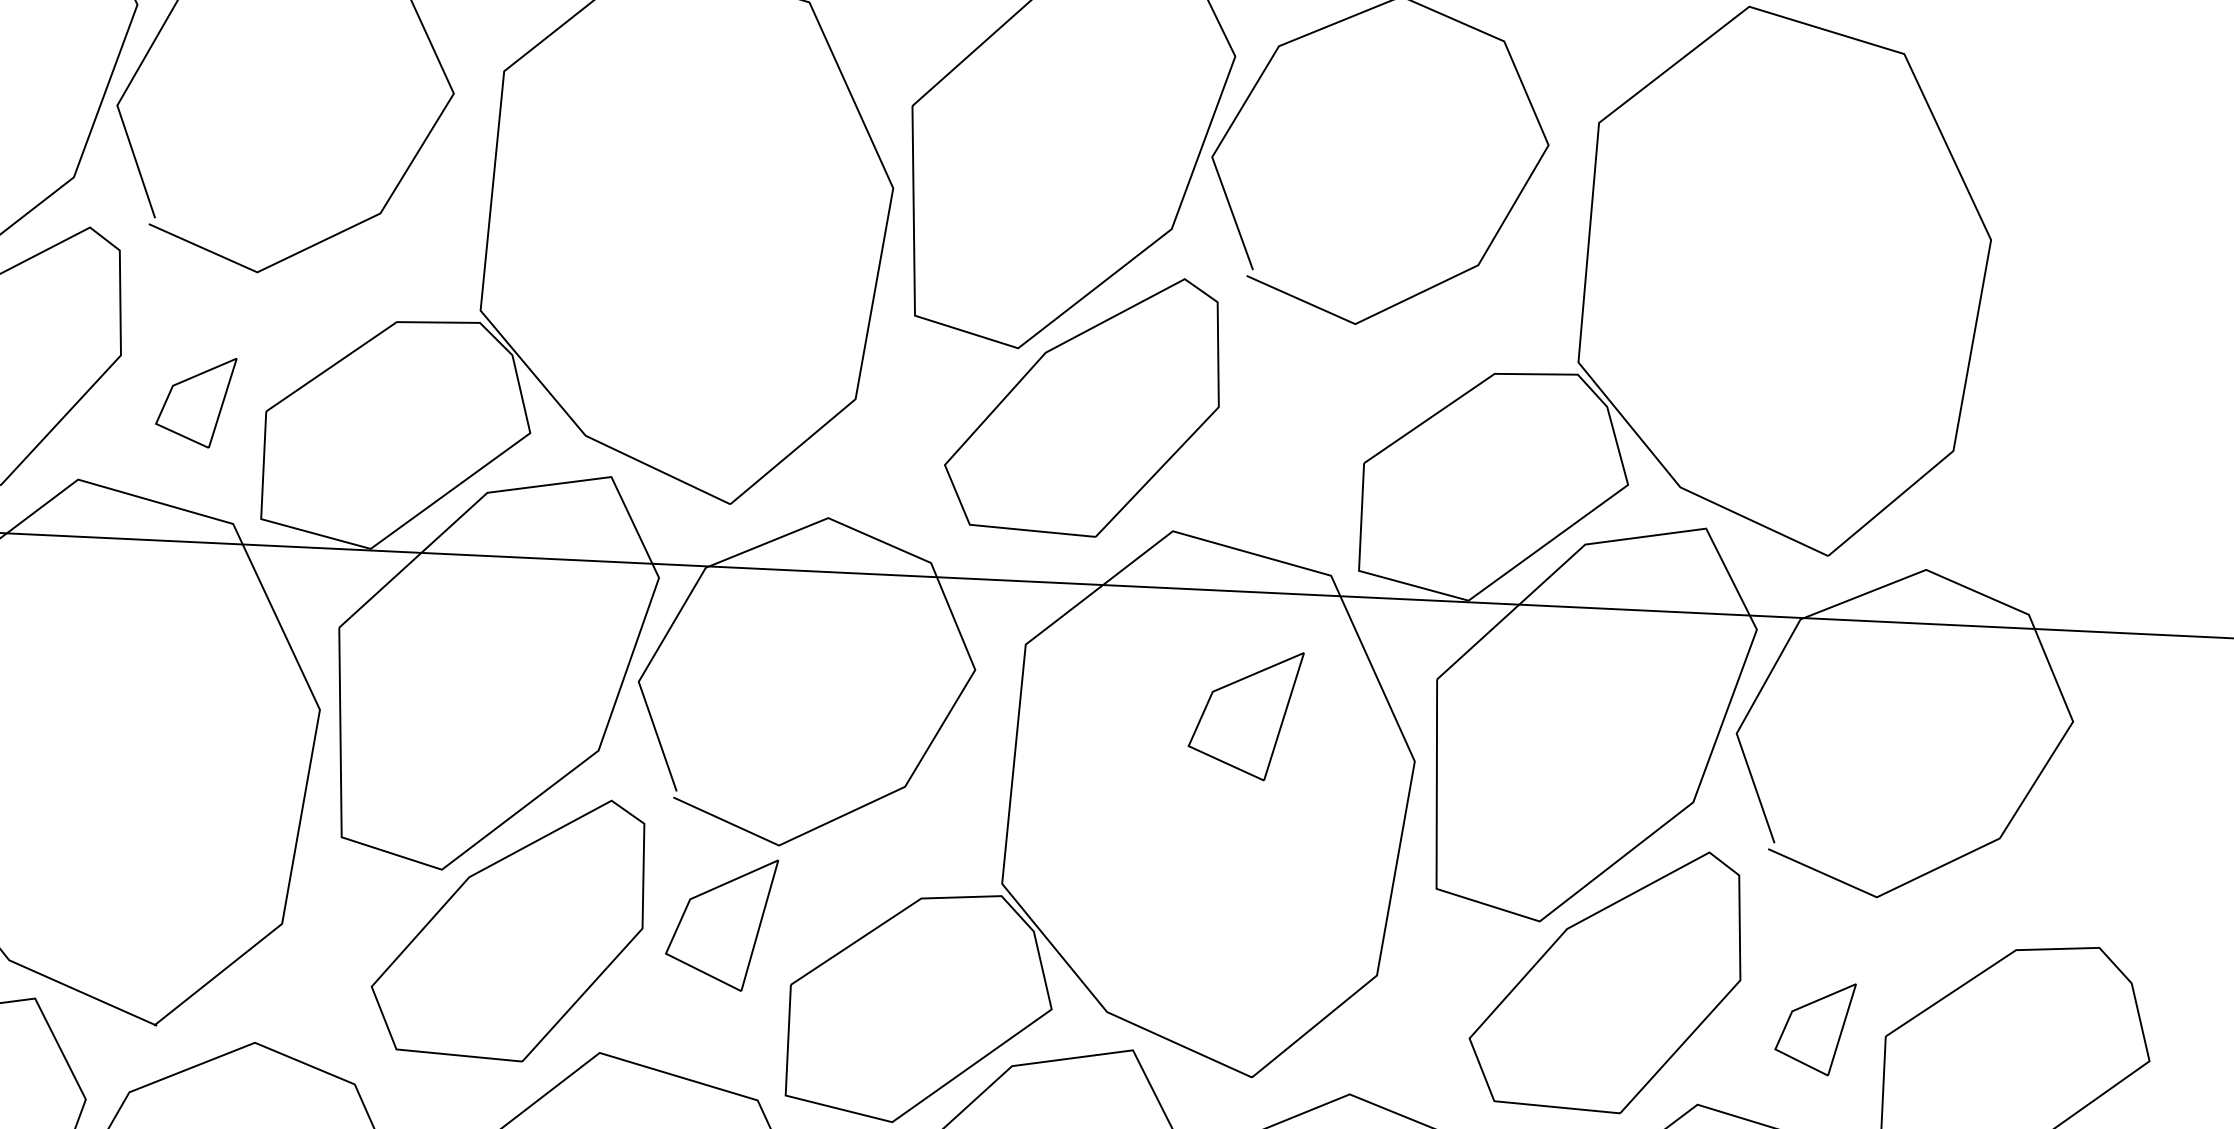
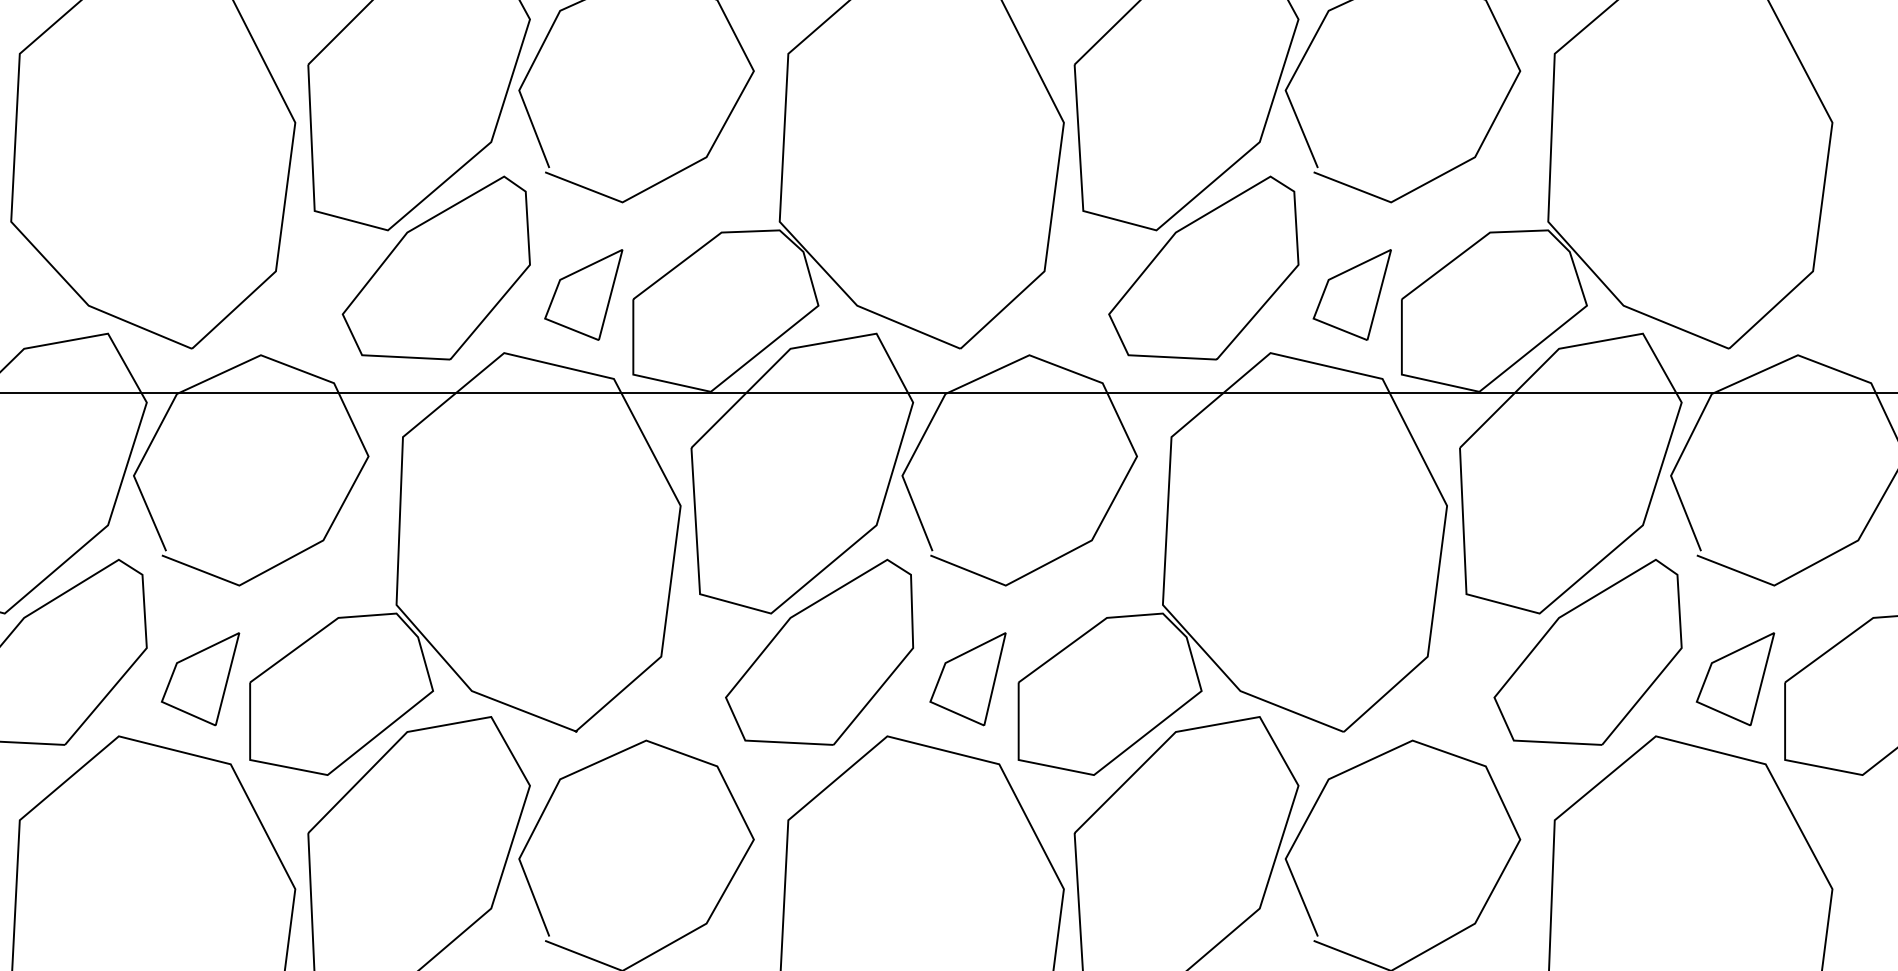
part: (195, 401) -> (583, 294), size x1.43
part: (1244, 714) -> (1351, 294), moved
part: (720, 924) -> (967, 679), moved
part: (1815, 1028) -> (1735, 679), size x1.43

